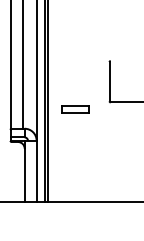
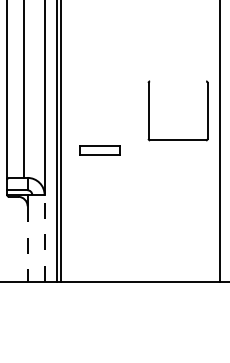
line: (36, 170) -> (44, 237), solid -> dashed
line: (24, 174) -> (27, 243), solid -> dashed

